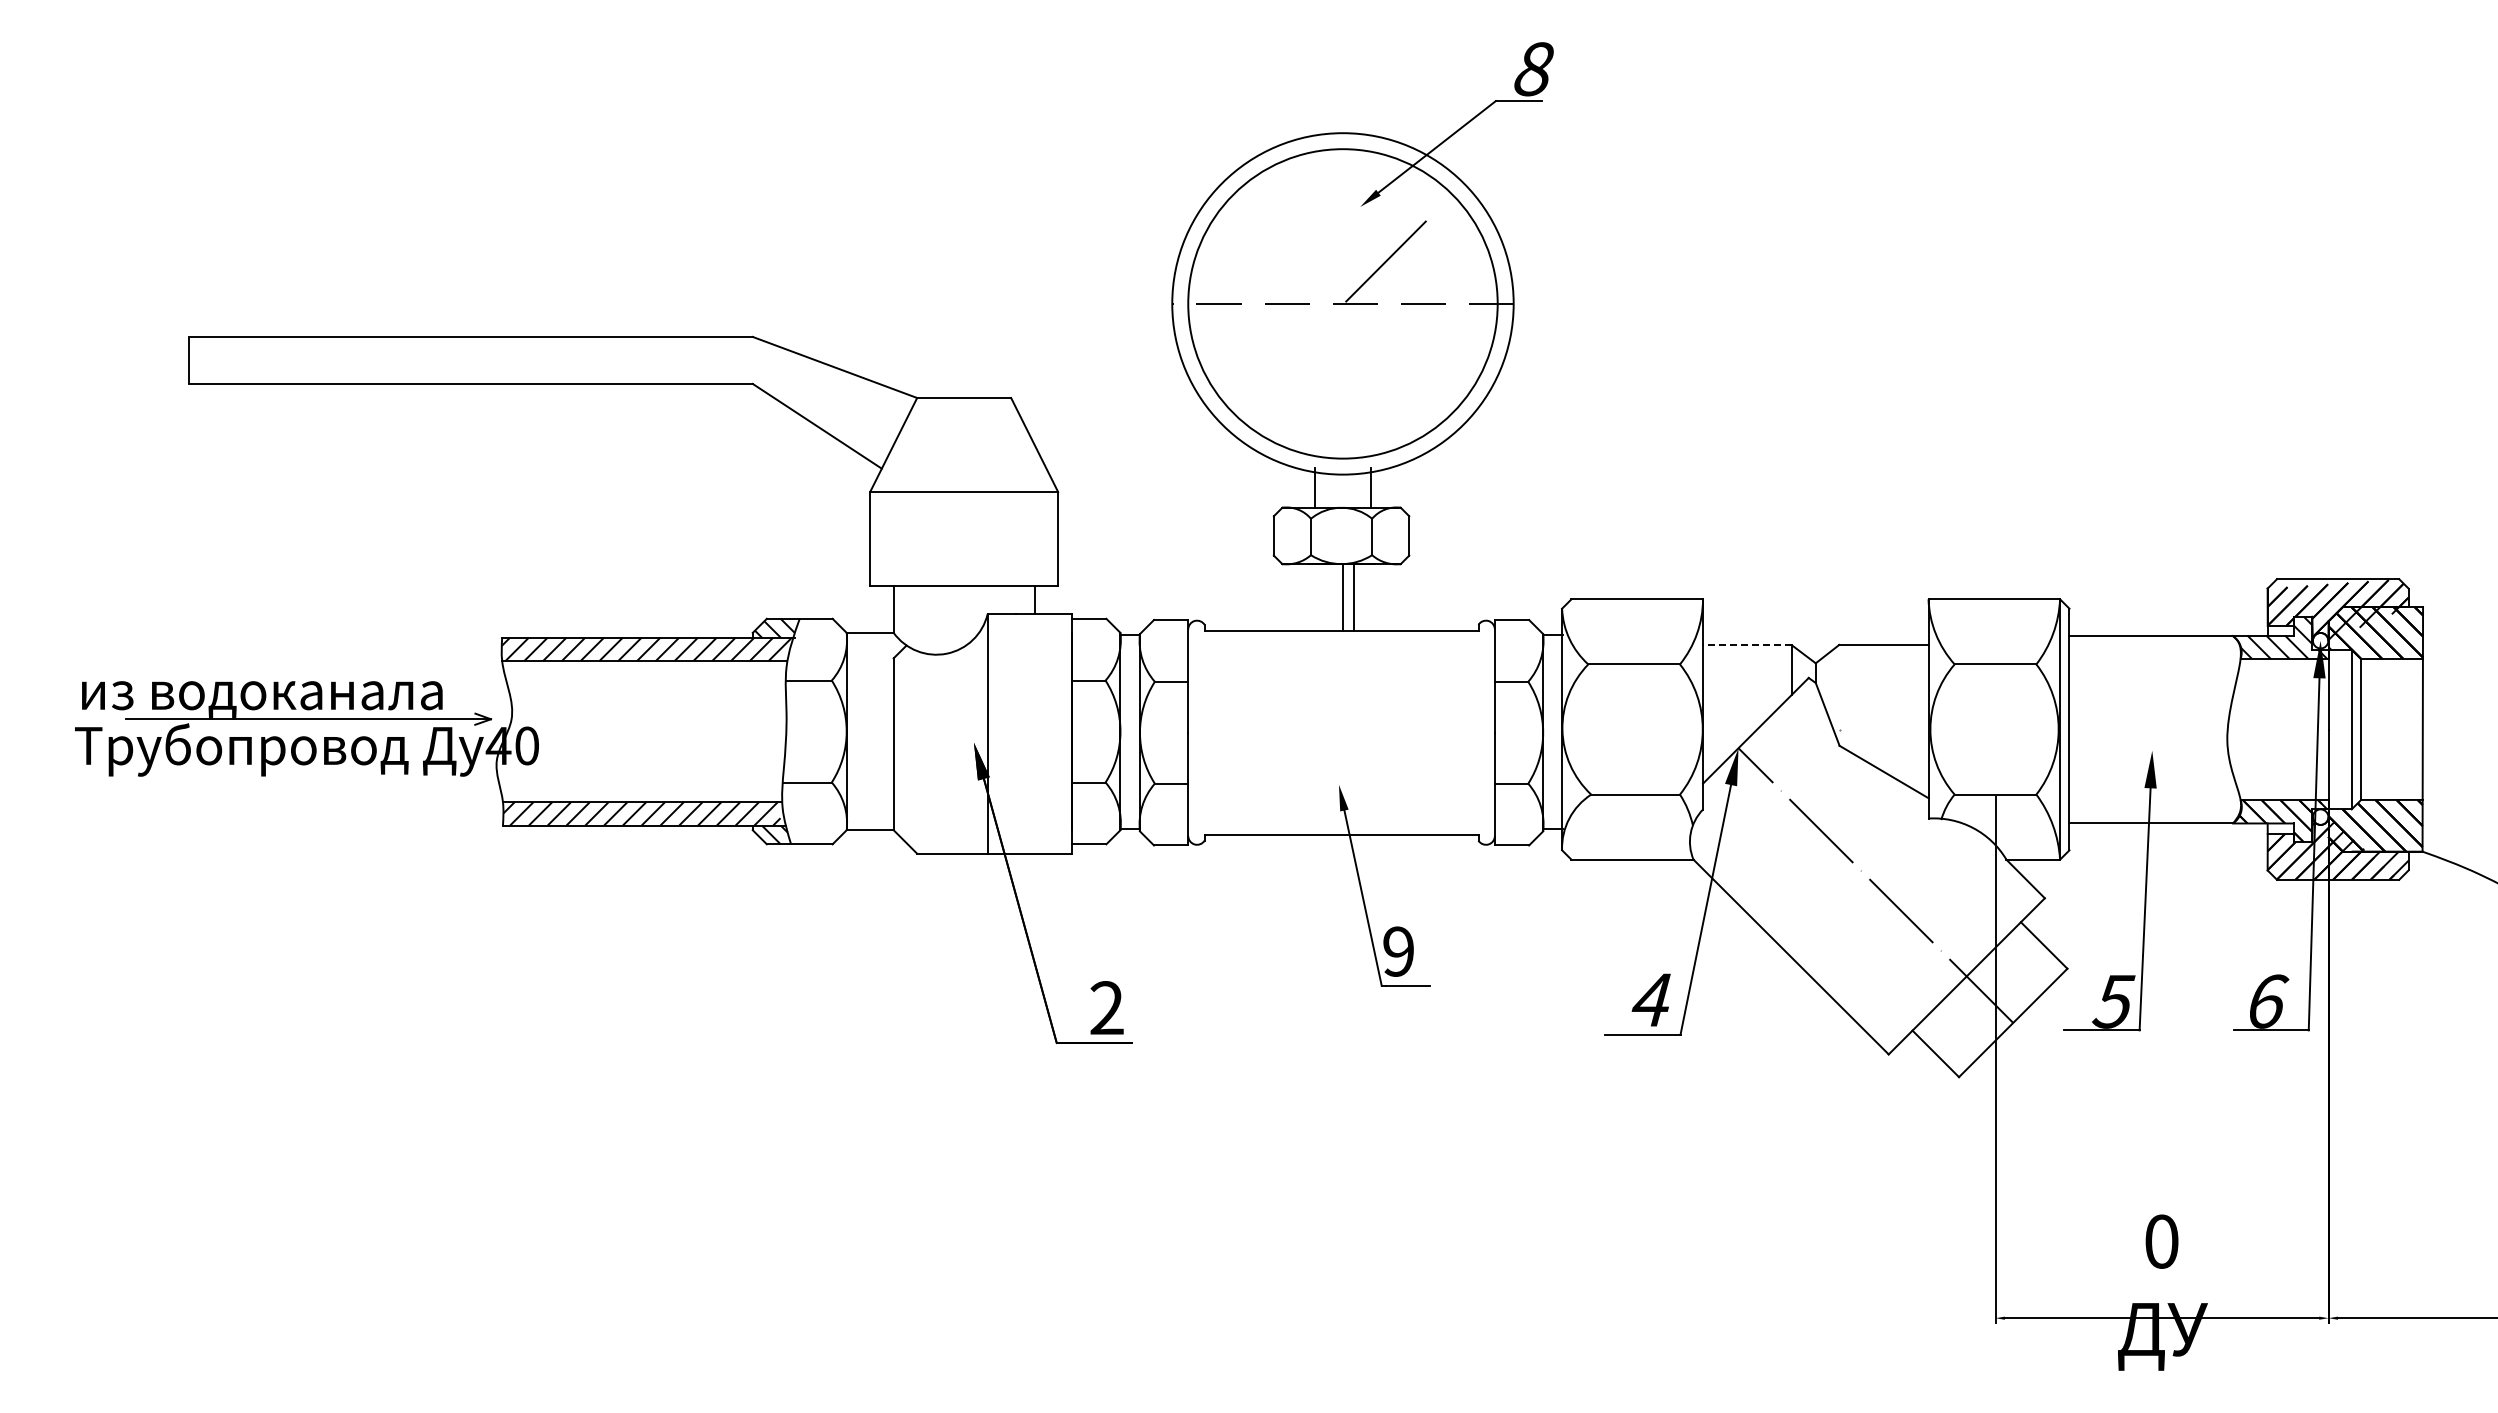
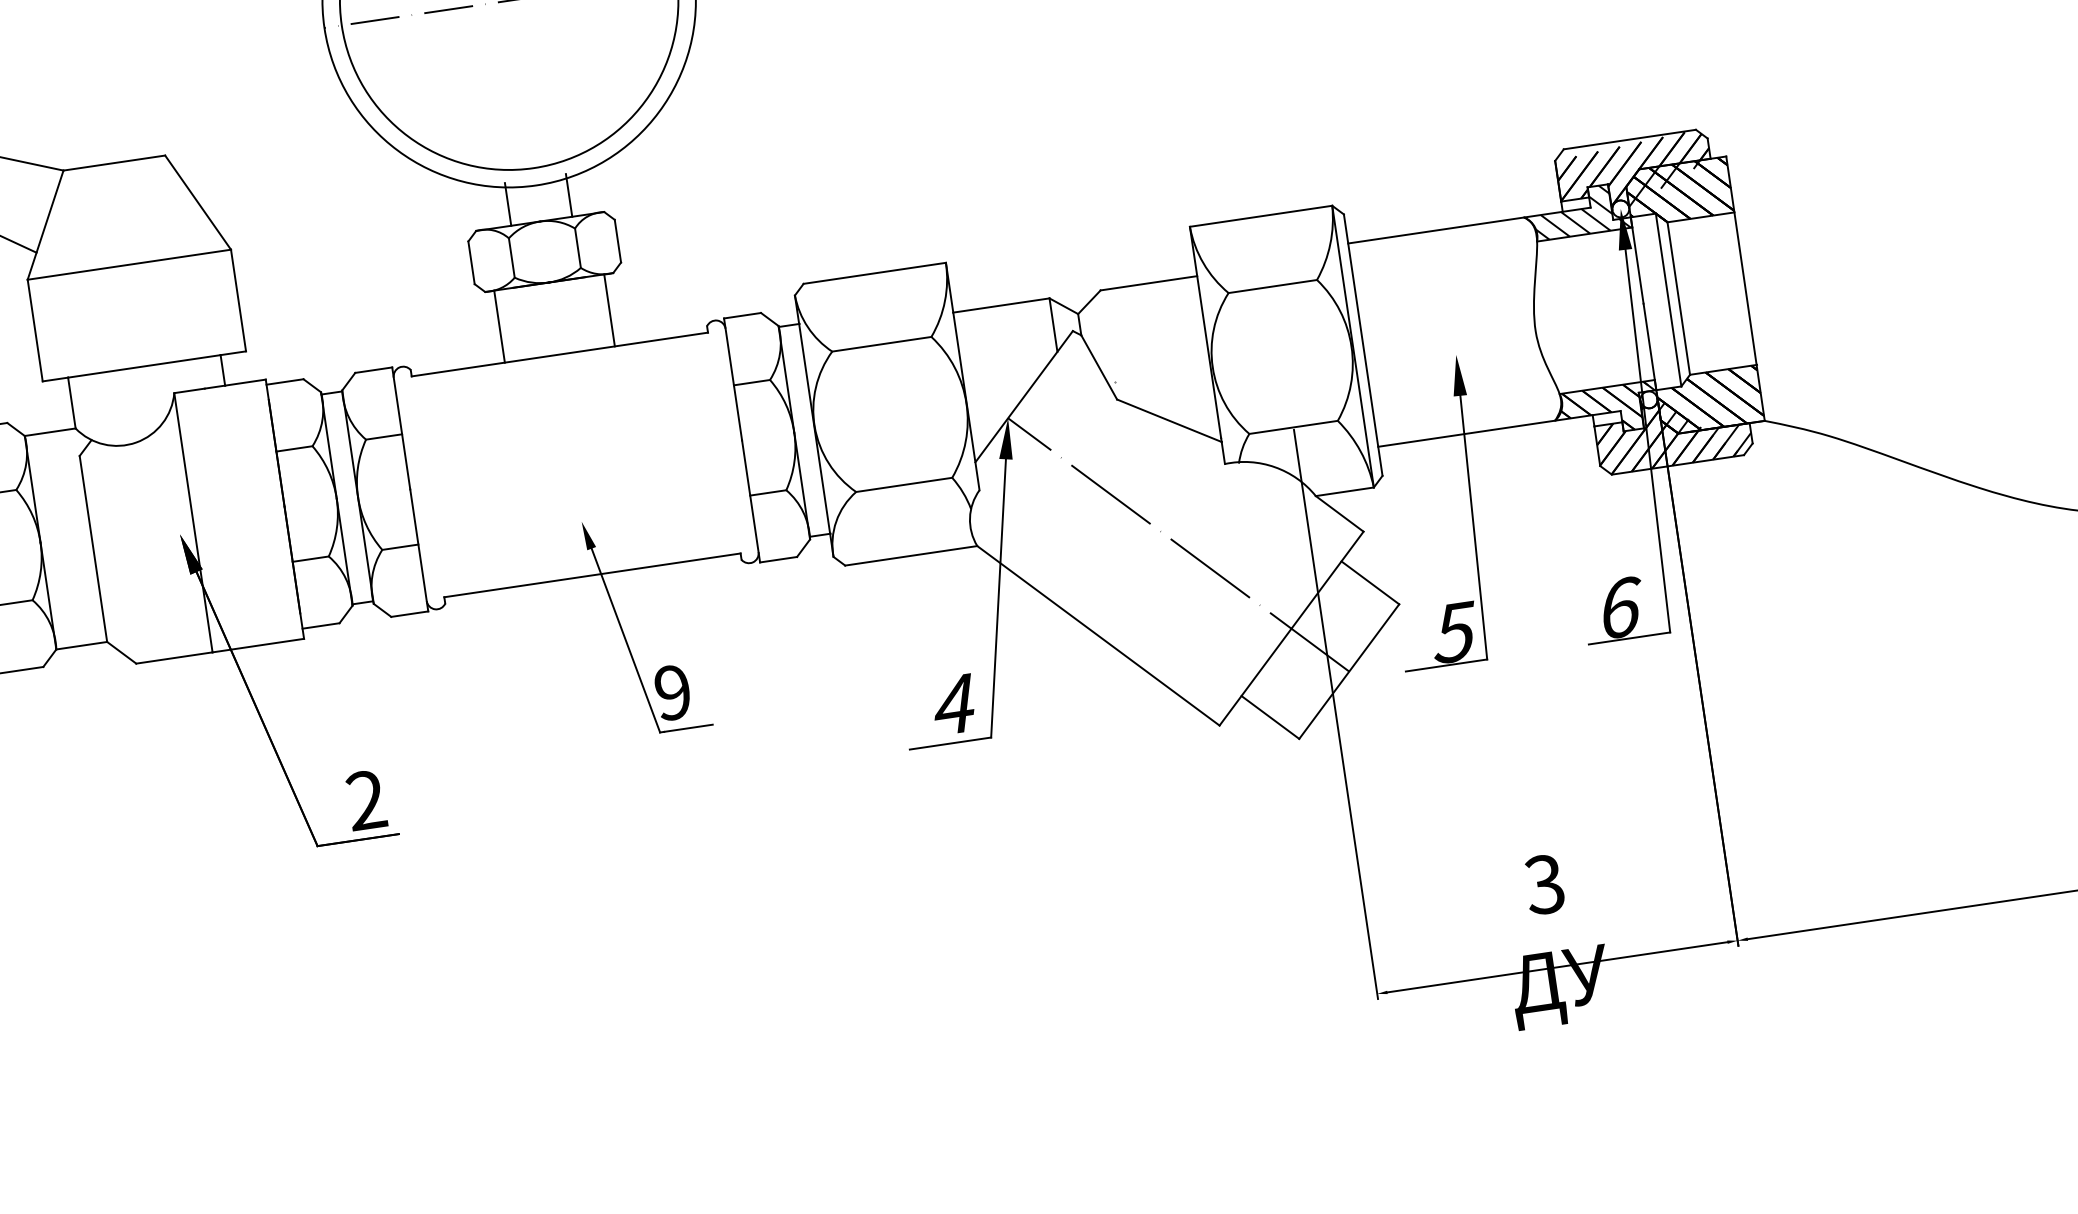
line: (1343, 597) -> (609, 310), moved
line: (1353, 597) -> (499, 326), moved
line: (1747, 645) -> (1001, 305), dashed -> solid
text: (2161, 1241) -> (1544, 884), 0 -> 3

